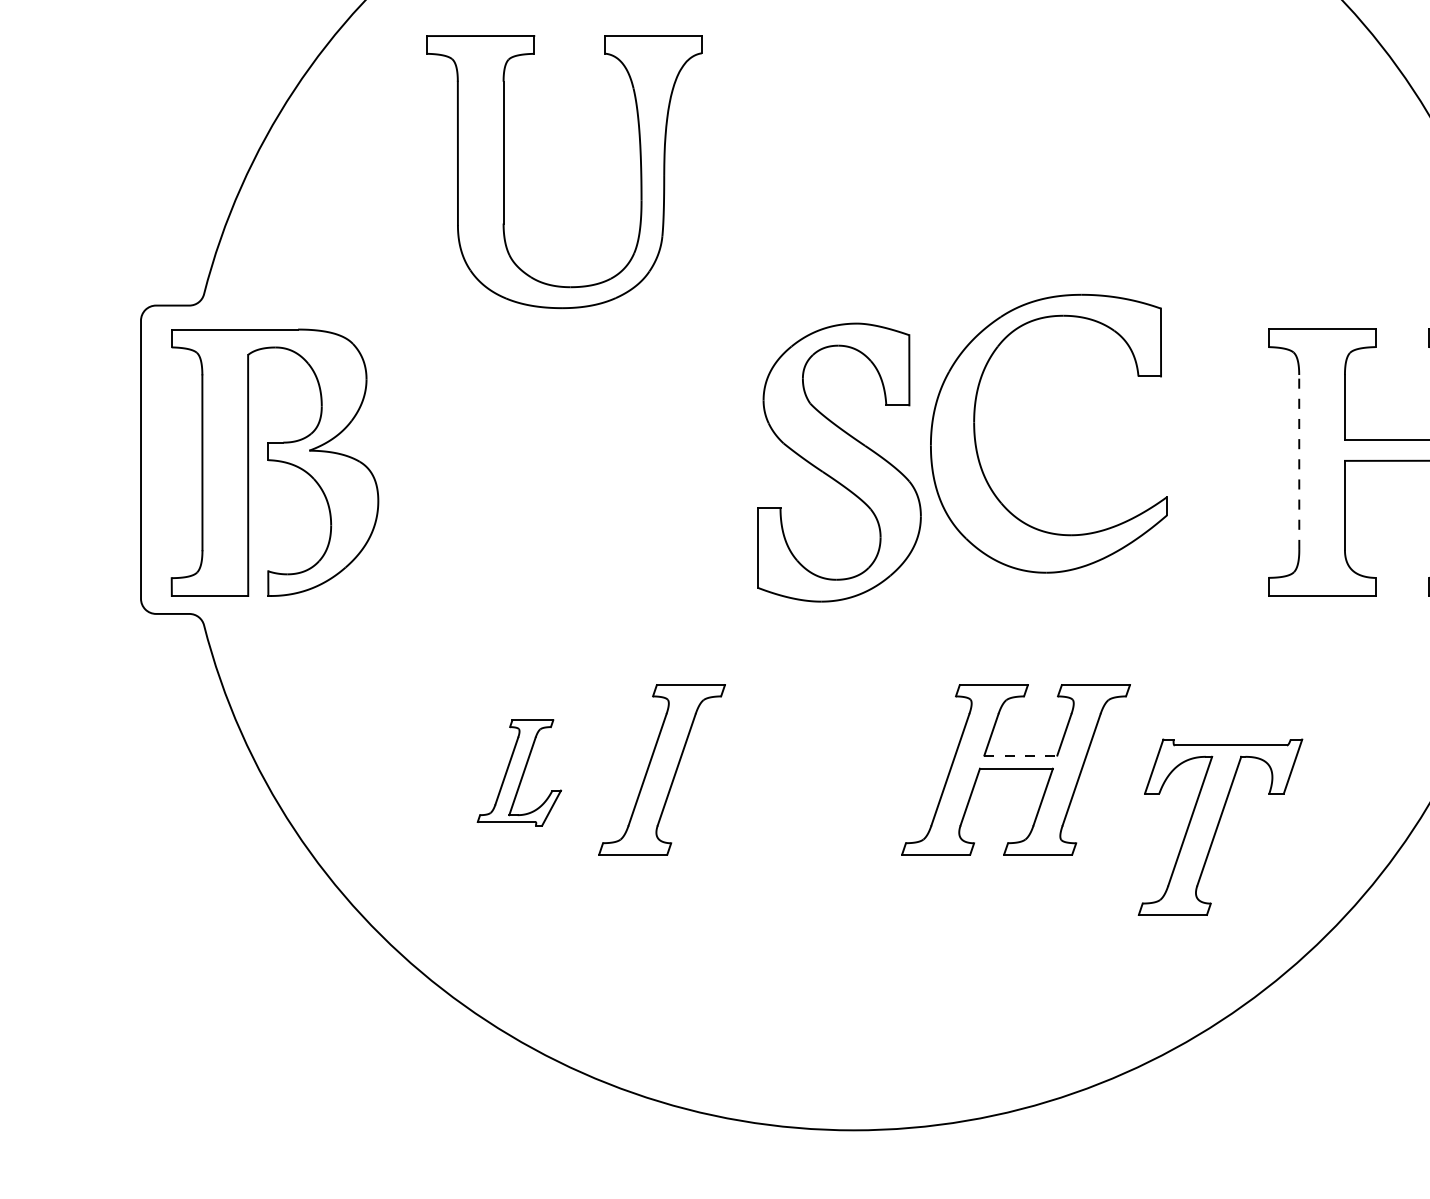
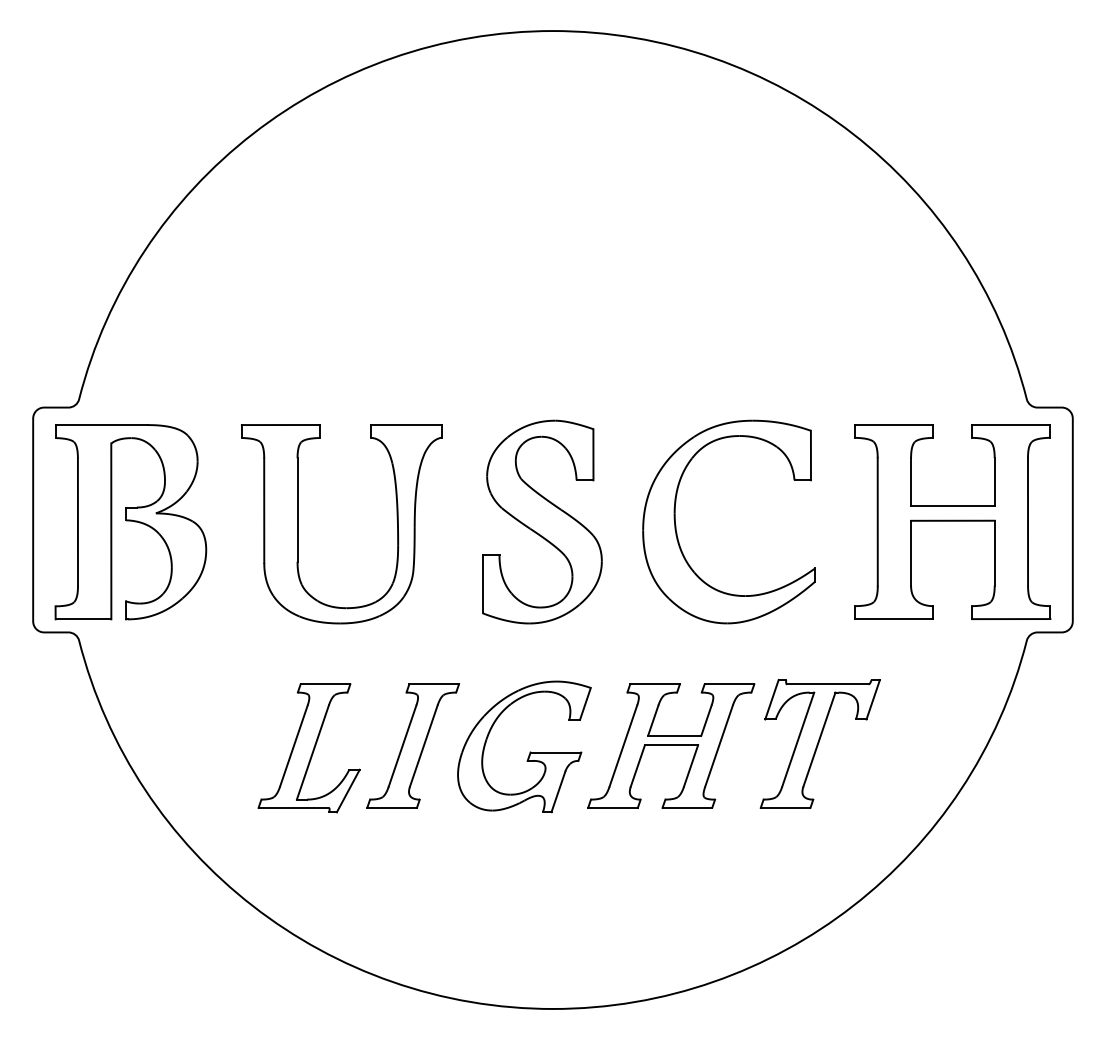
part: (504, 172) -> (298, 524), moved
part: (976, 437) -> (676, 524), moved
line: (1298, 461) -> (877, 521), dashed -> solid
line: (1020, 755) -> (674, 735), dashed -> solid
part: (518, 773) -> (308, 748), size x1.67
part: (823, 777) -> (530, 751), added
part: (1219, 826) -> (819, 743), moved

